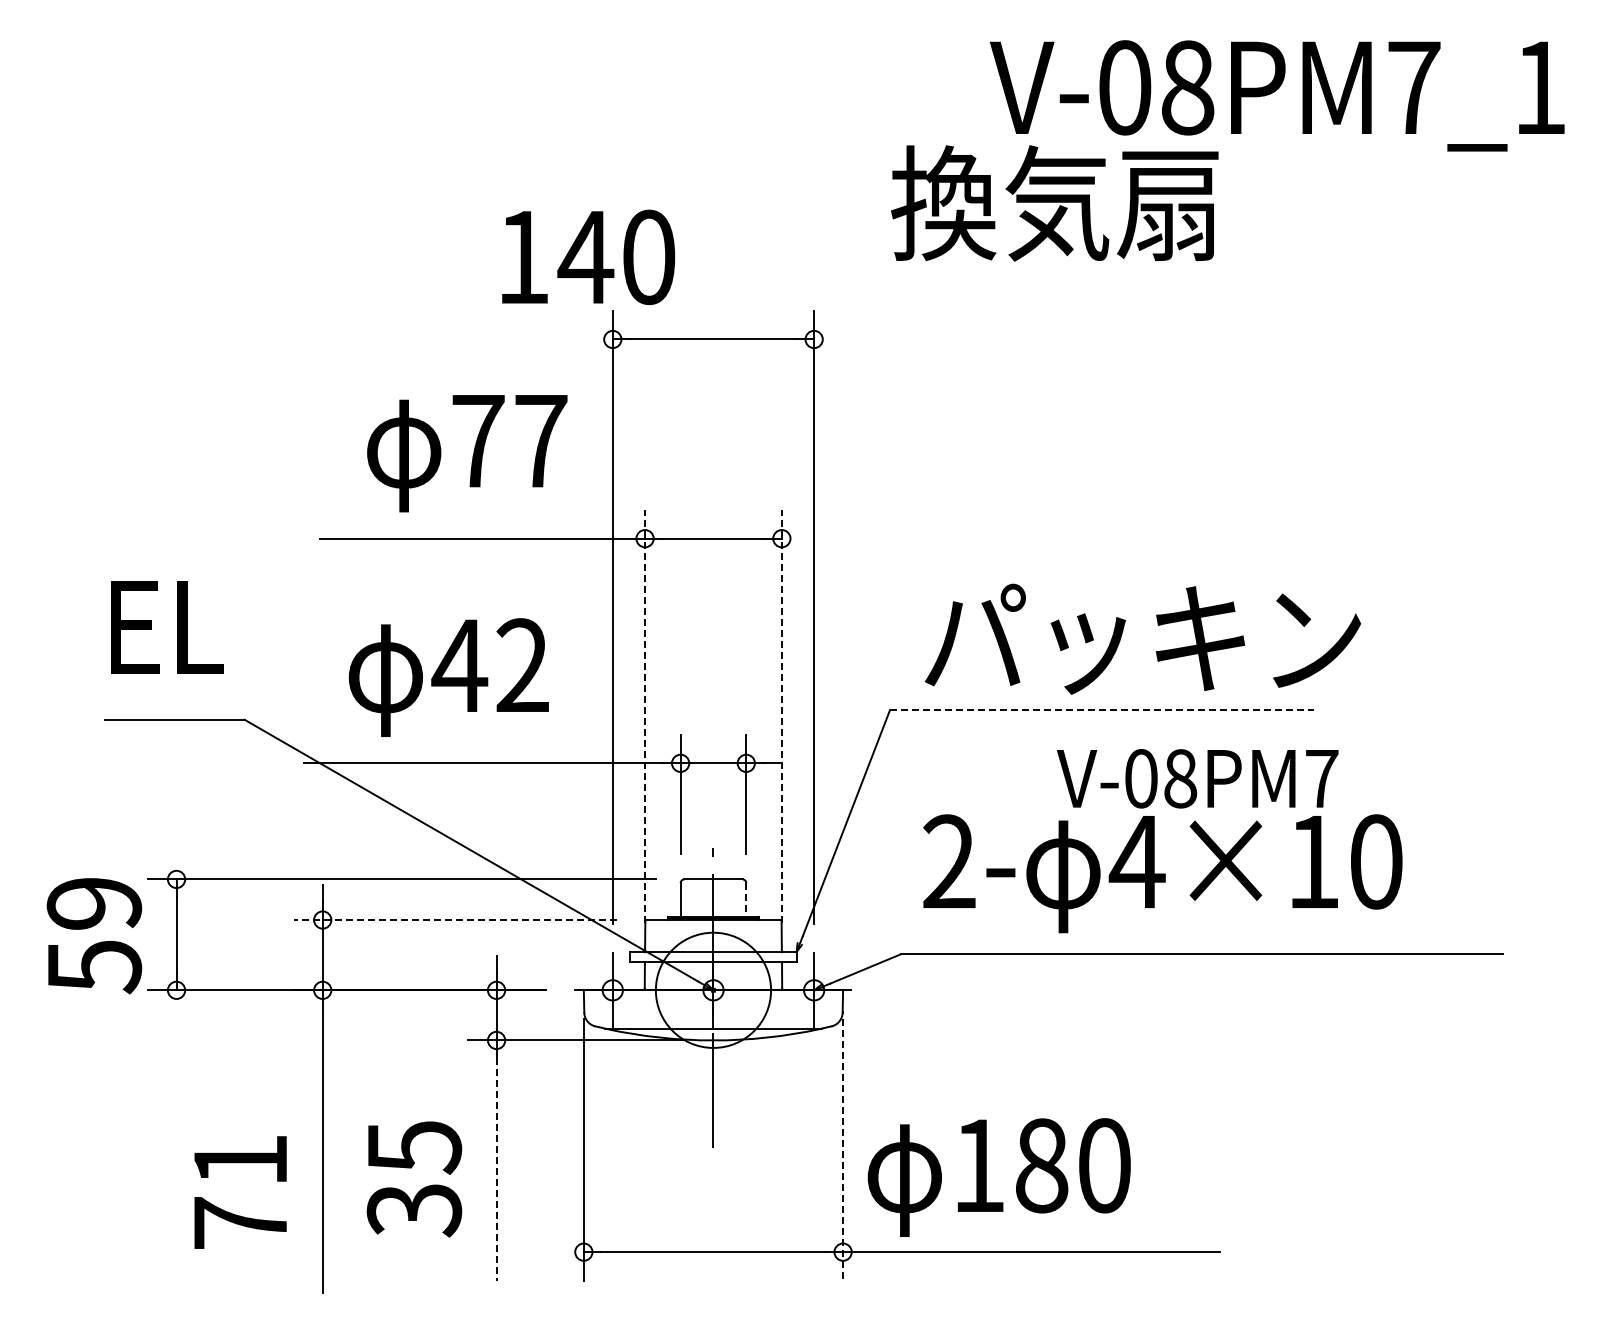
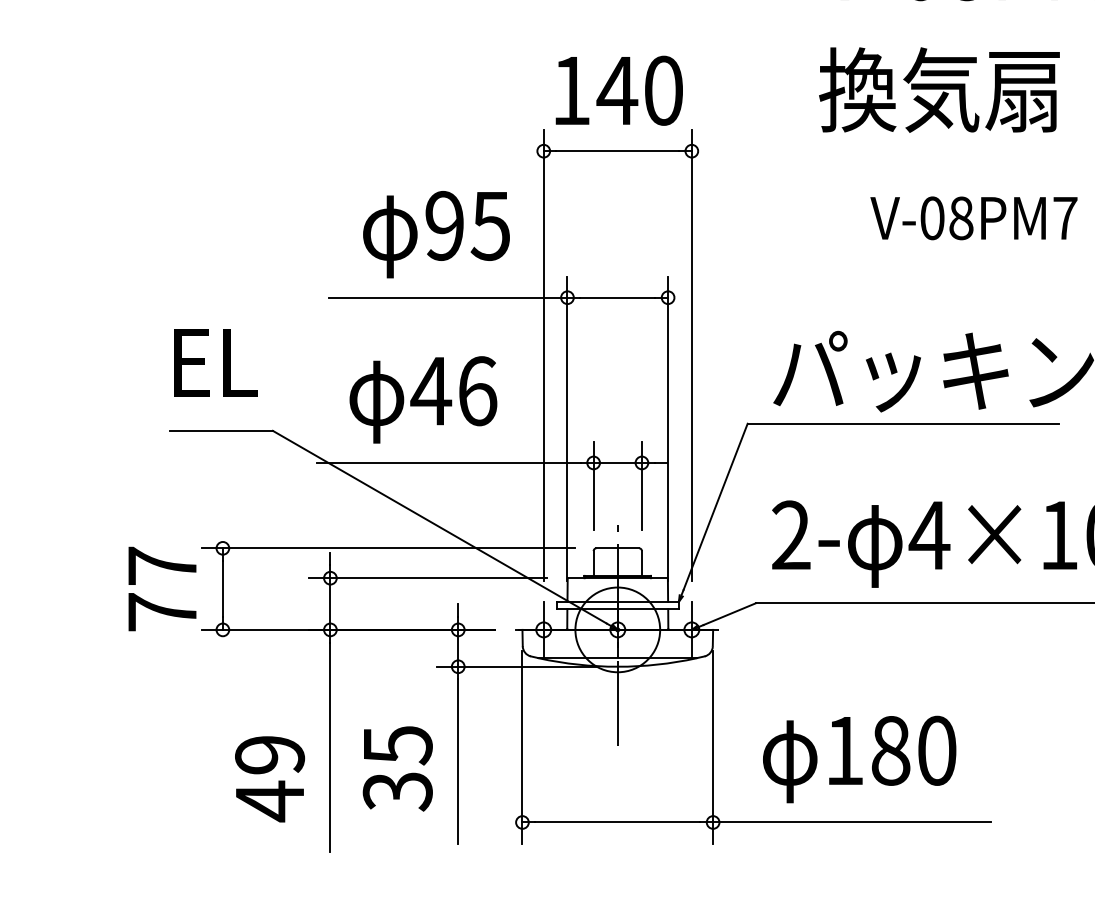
text: (1054, 203) -> (939, 90), moved
text: (588, 256) -> (619, 90), moved
text: (509, 440) -> (467, 225), 77 -> 95
text: (522, 665) -> (477, 390), 42 -> 46
line: (1101, 710) -> (903, 424), dashed -> solid
line: (645, 716) -> (567, 428), dashed -> solid
line: (781, 716) -> (667, 428), dashed -> solid
text: (1197, 778) -> (973, 218), moved
line: (746, 900) -> (642, 563), dashed -> solid
line: (455, 920) -> (428, 578), dashed -> solid
text: (94, 935) -> (162, 589), 59 -> 77
line: (843, 1150) -> (713, 747), dashed -> solid
line: (496, 1169) -> (458, 761), dashed -> solid
text: (998, 1177) -> (859, 759), moved
text: (240, 1193) -> (269, 779), 71 -> 49

